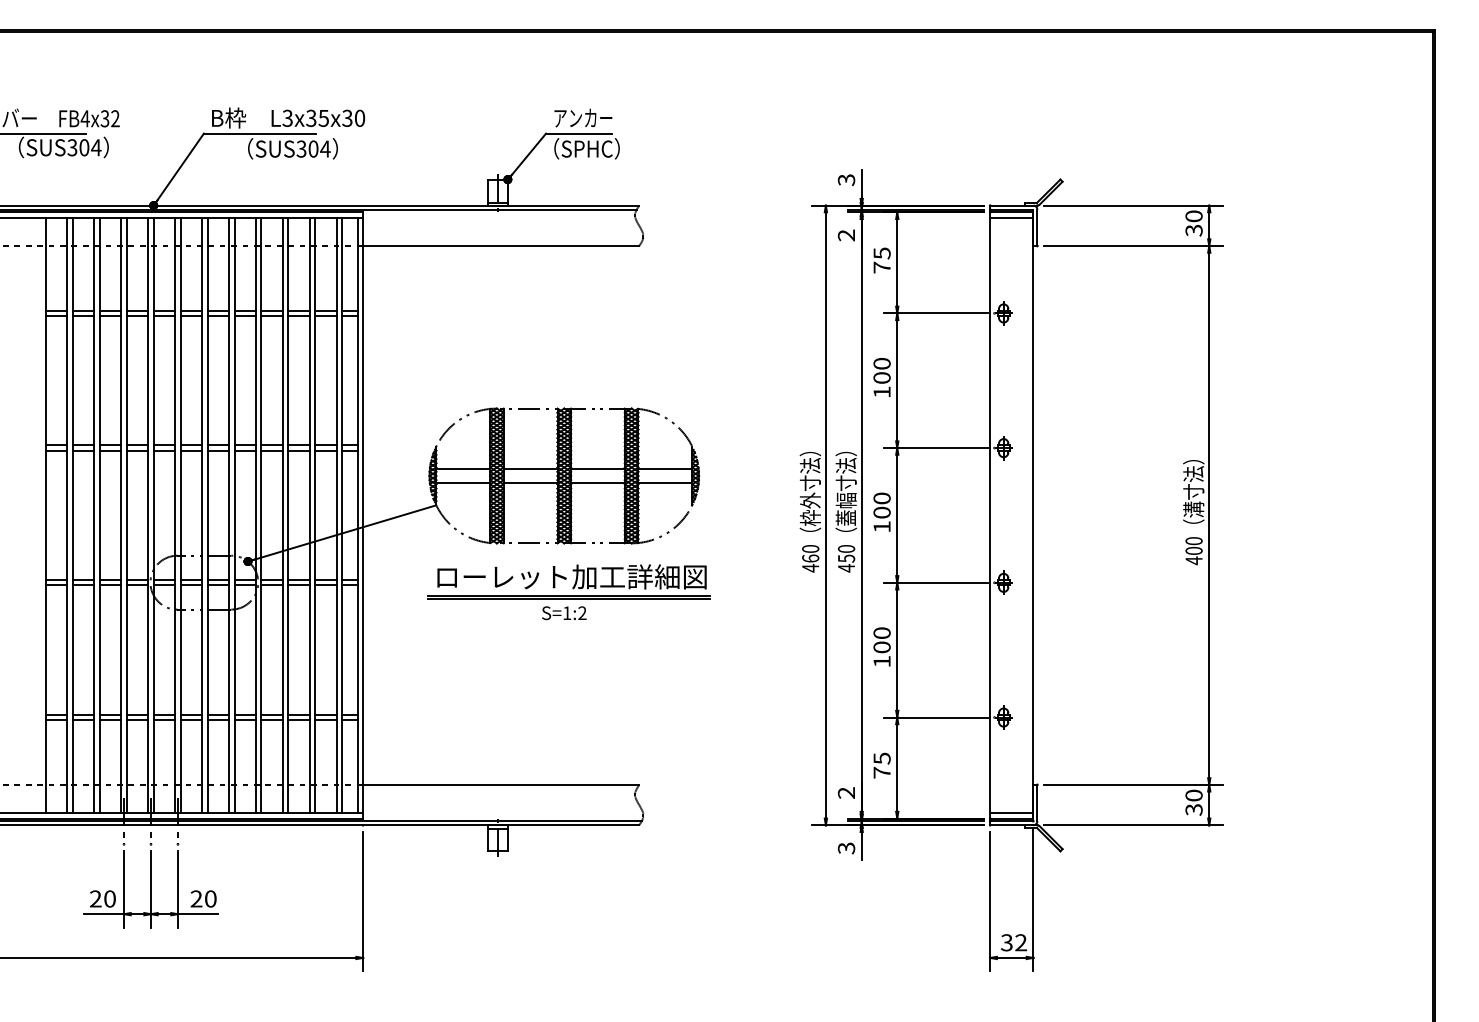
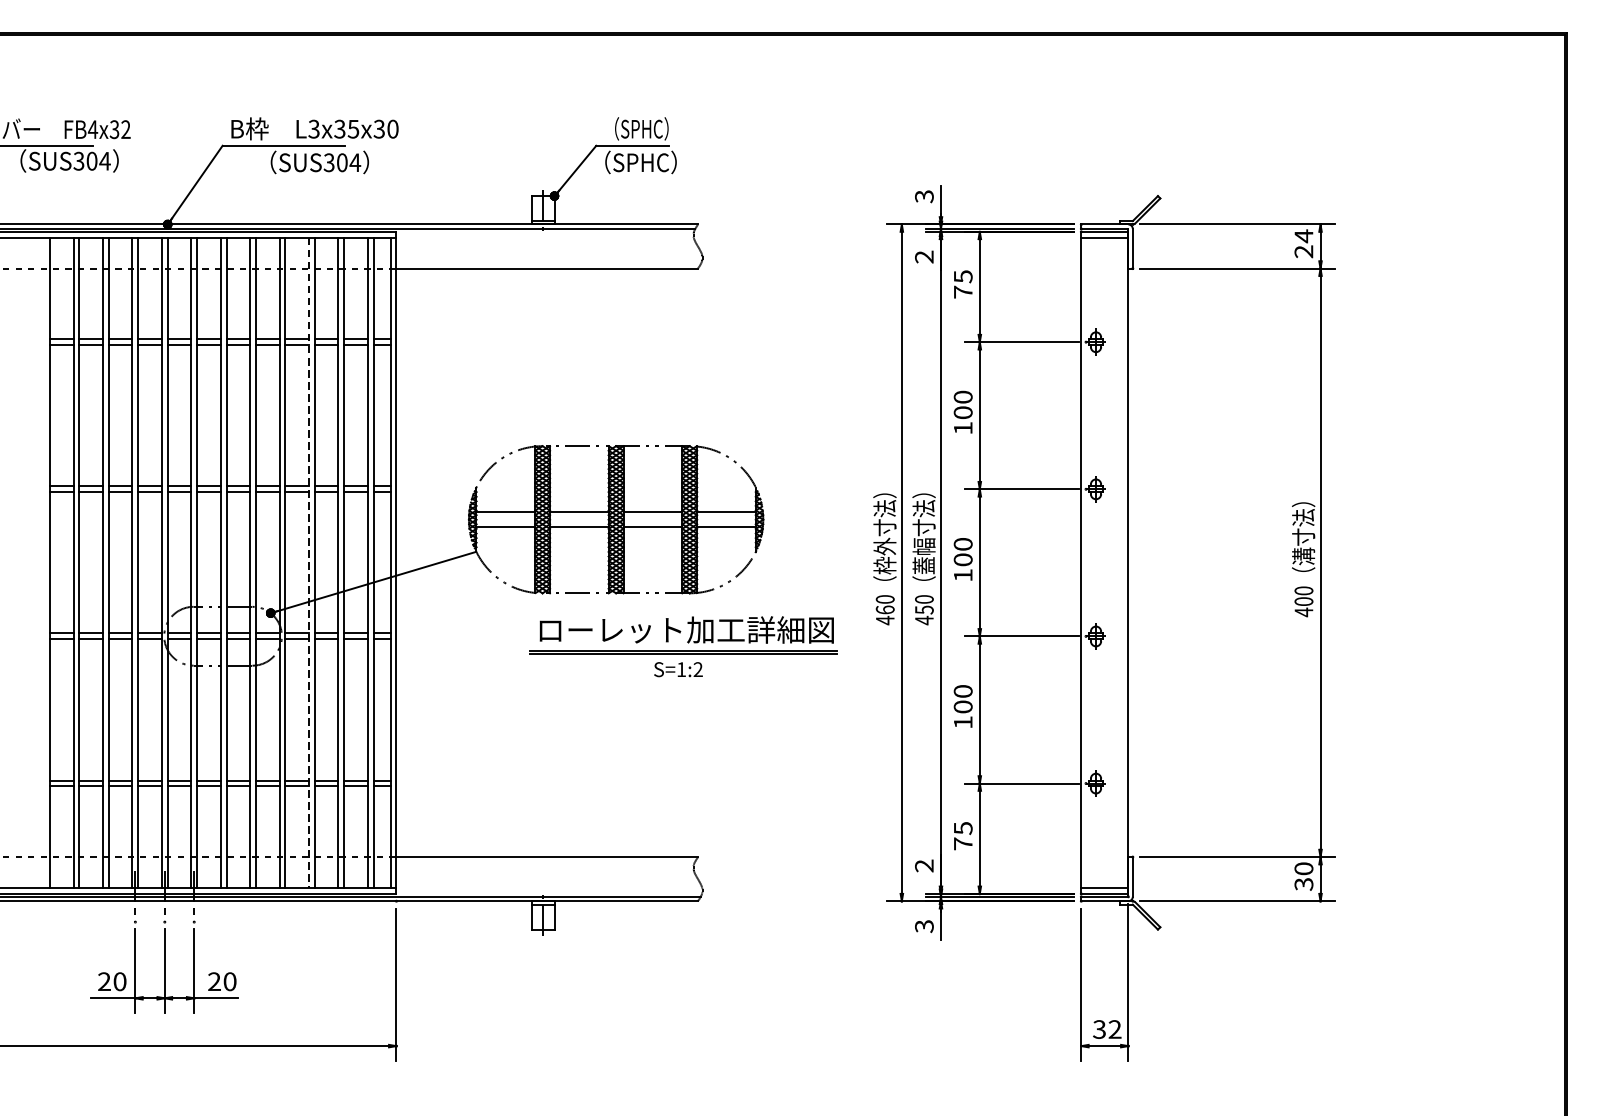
text: (583, 117) -> (637, 128), アンカー -> （SPHC）
text: (1193, 223) -> (1303, 244), 30 -> 24
line: (283, 515) -> (309, 562), solid -> dashed
part: (568, 592) -> (683, 647), moved

